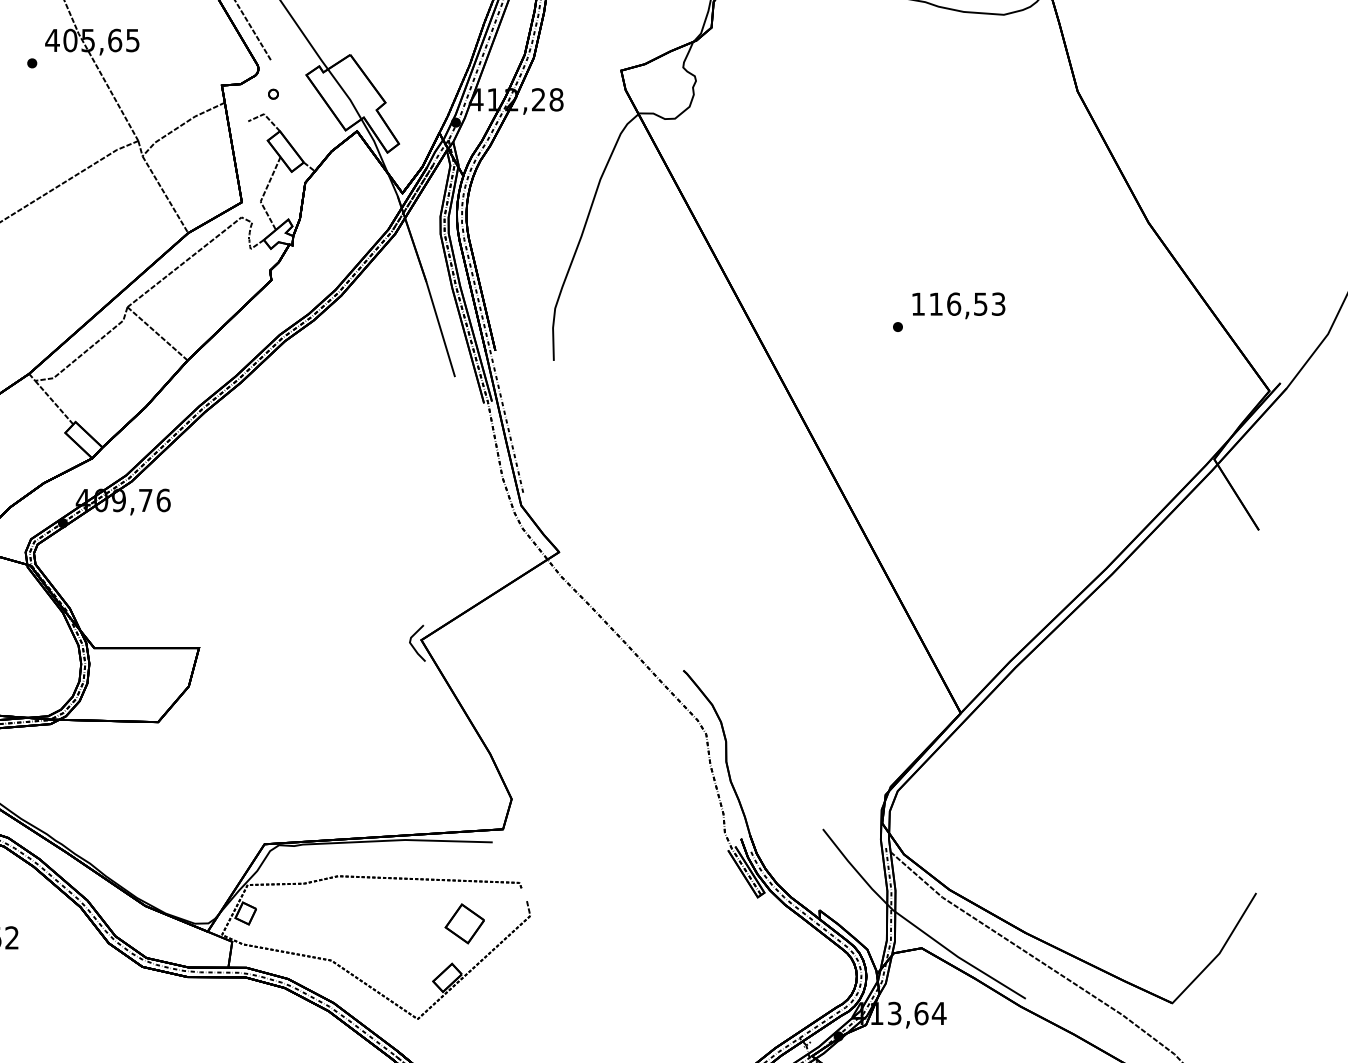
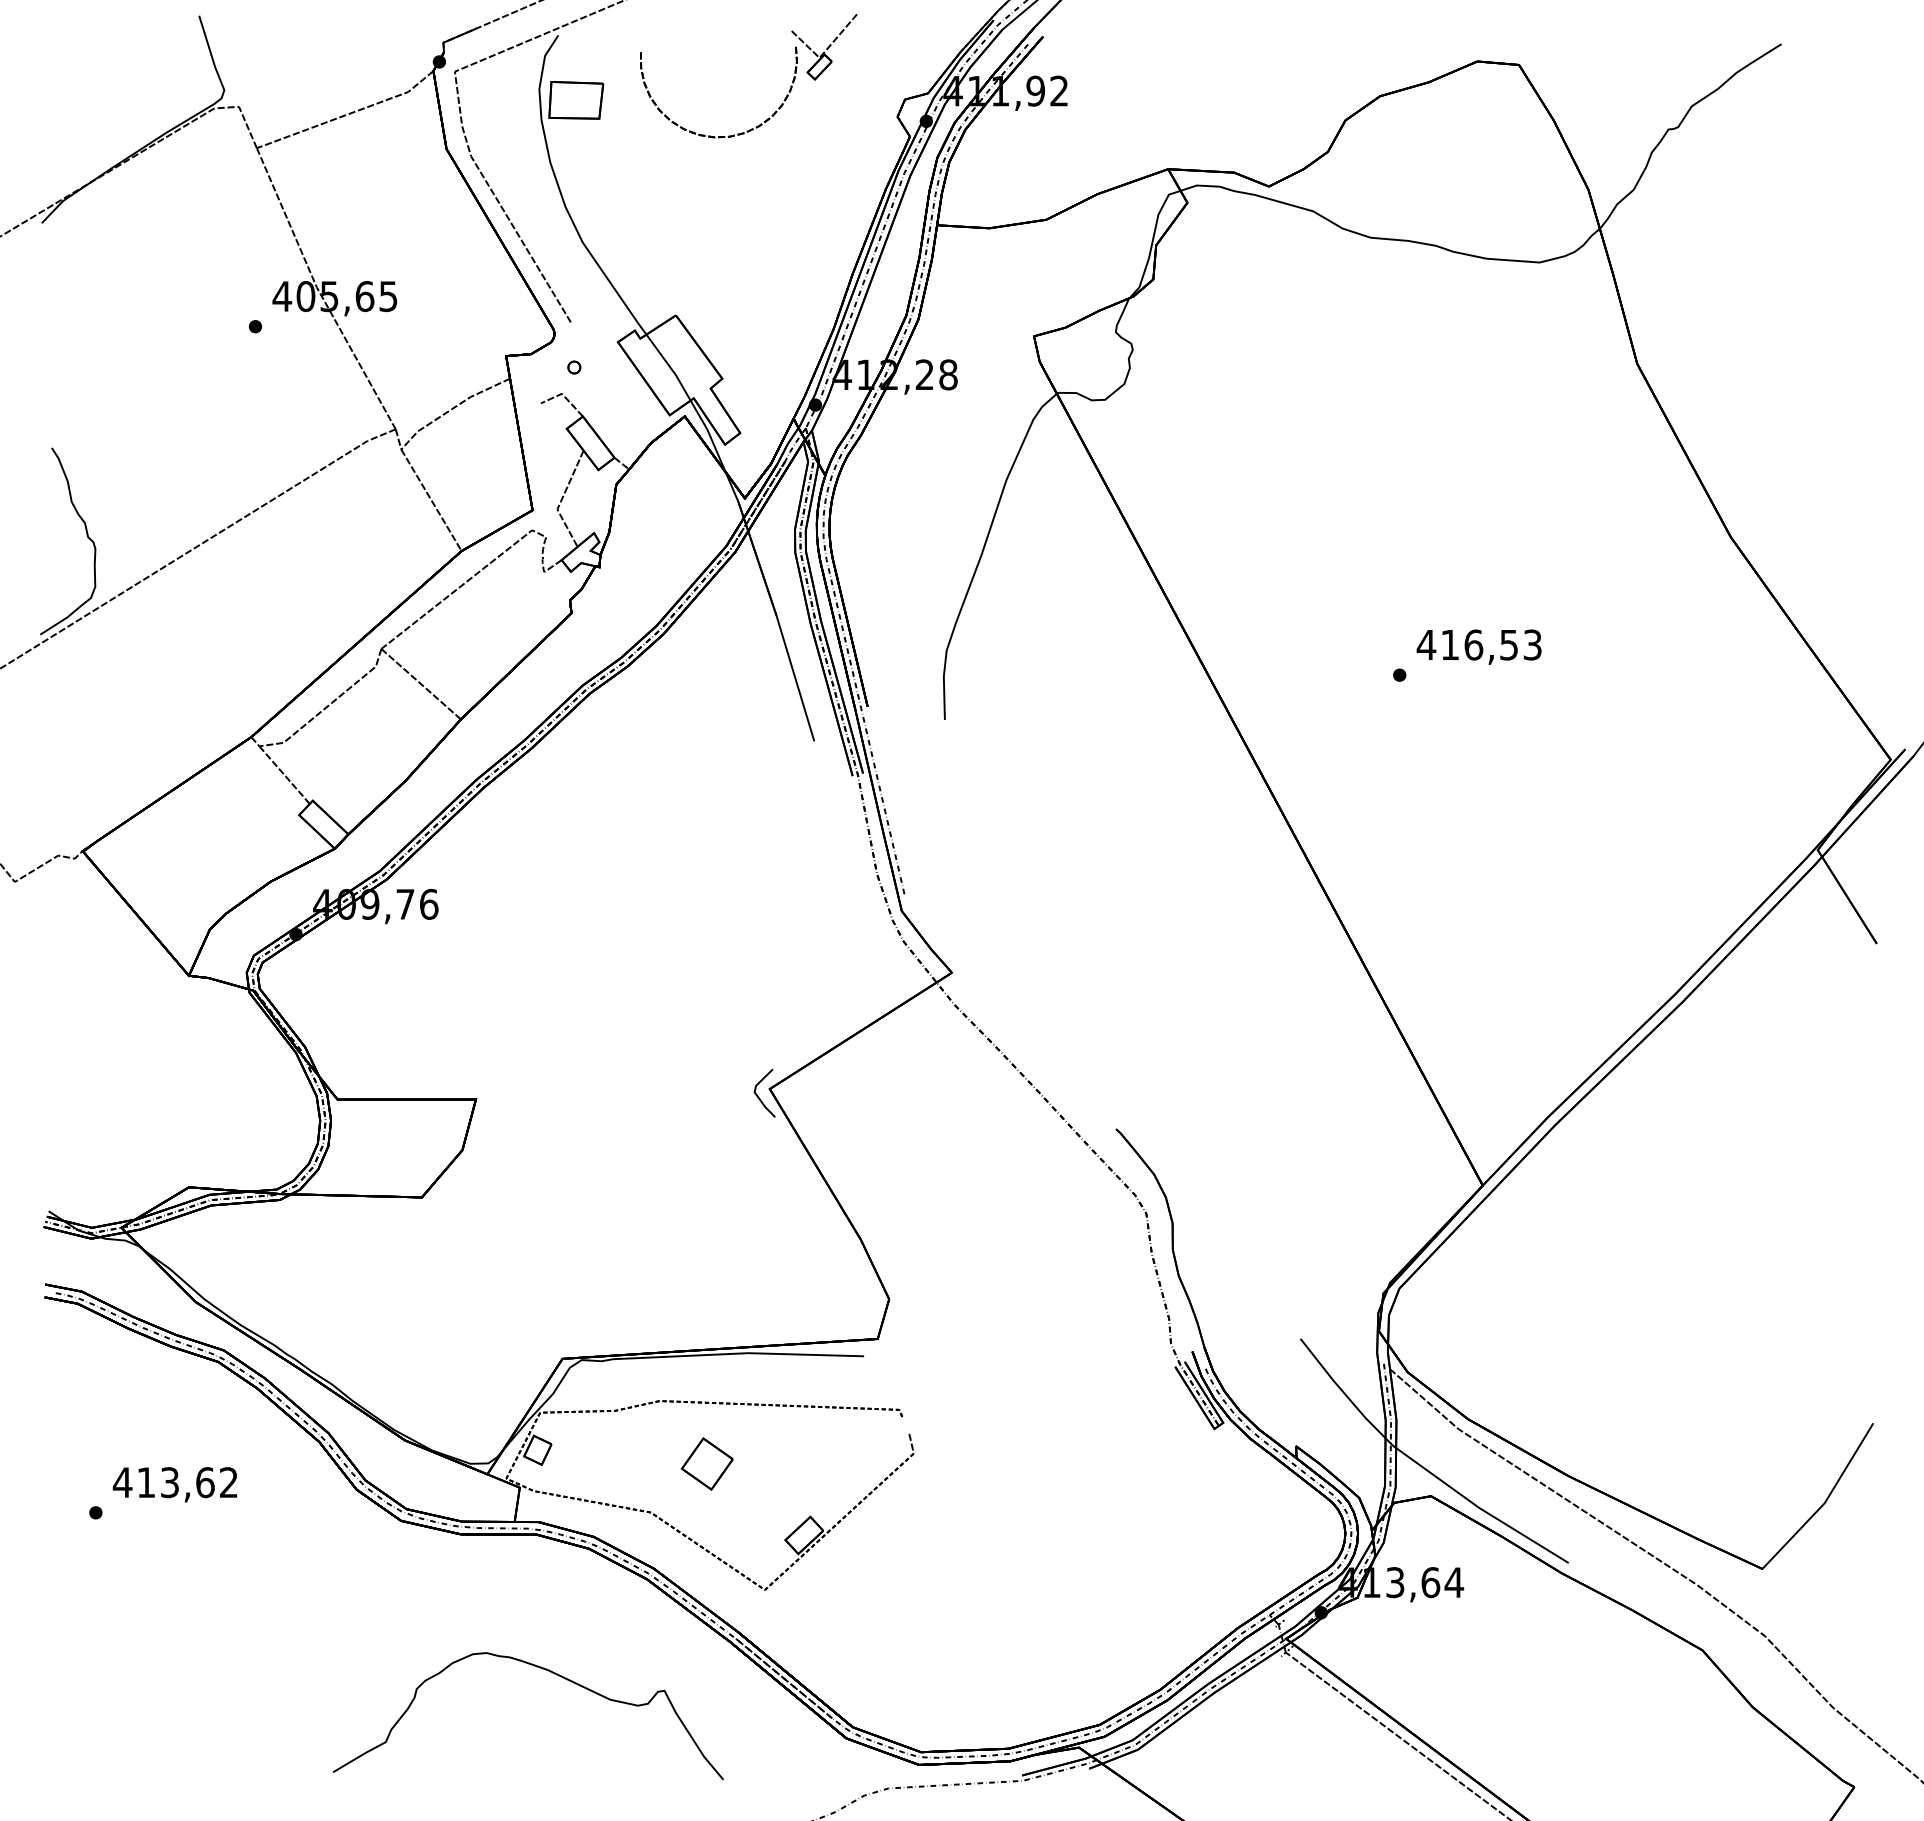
text: (918, 303) -> (1426, 644), 116,53 -> 416,53
part: (464, 923) -> (706, 1463), moved

